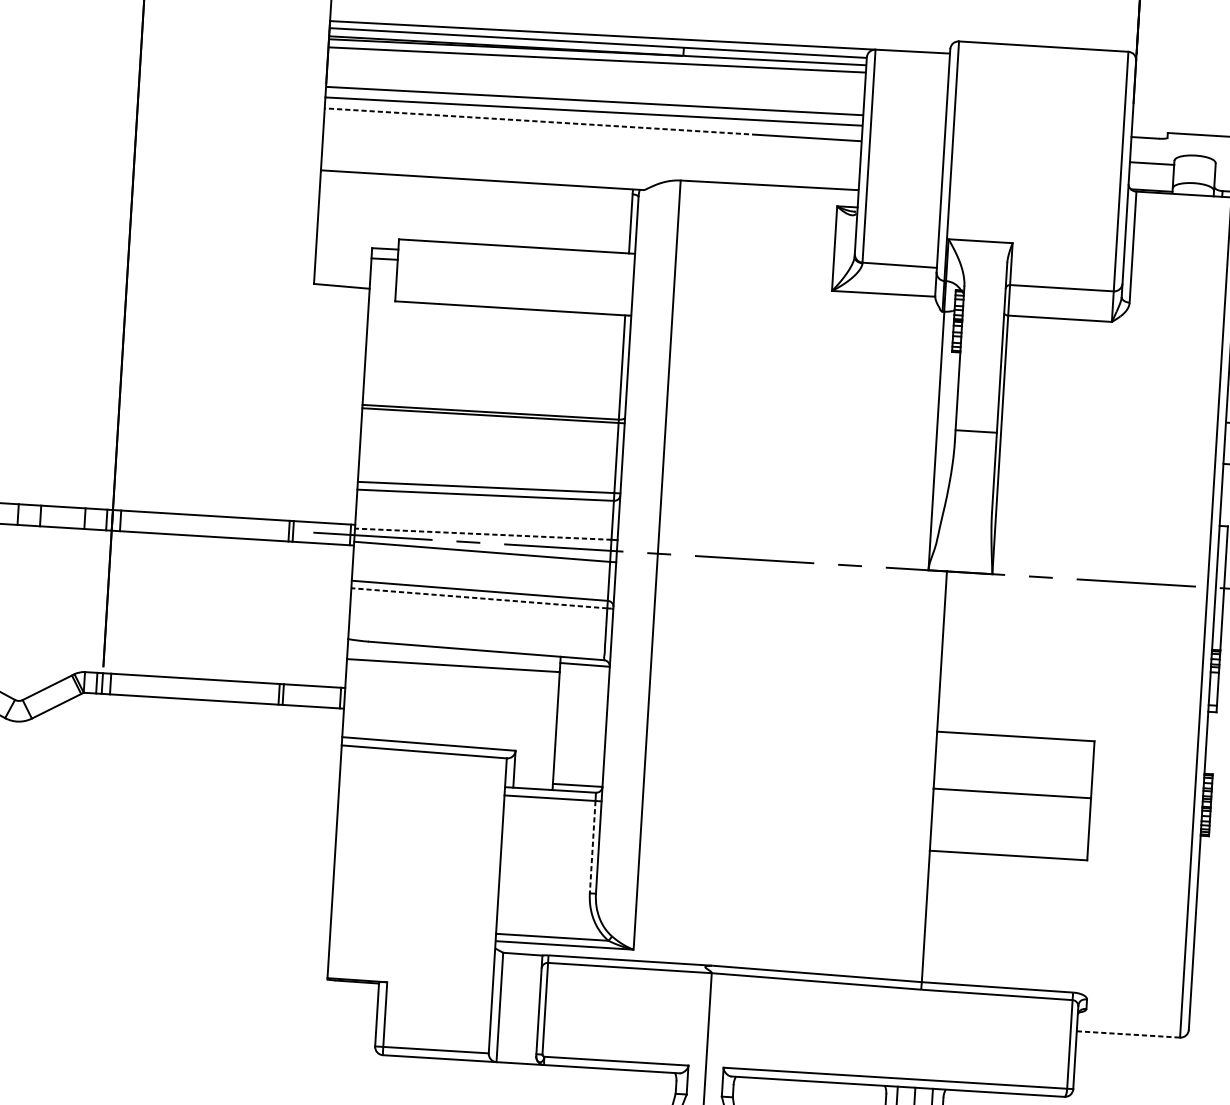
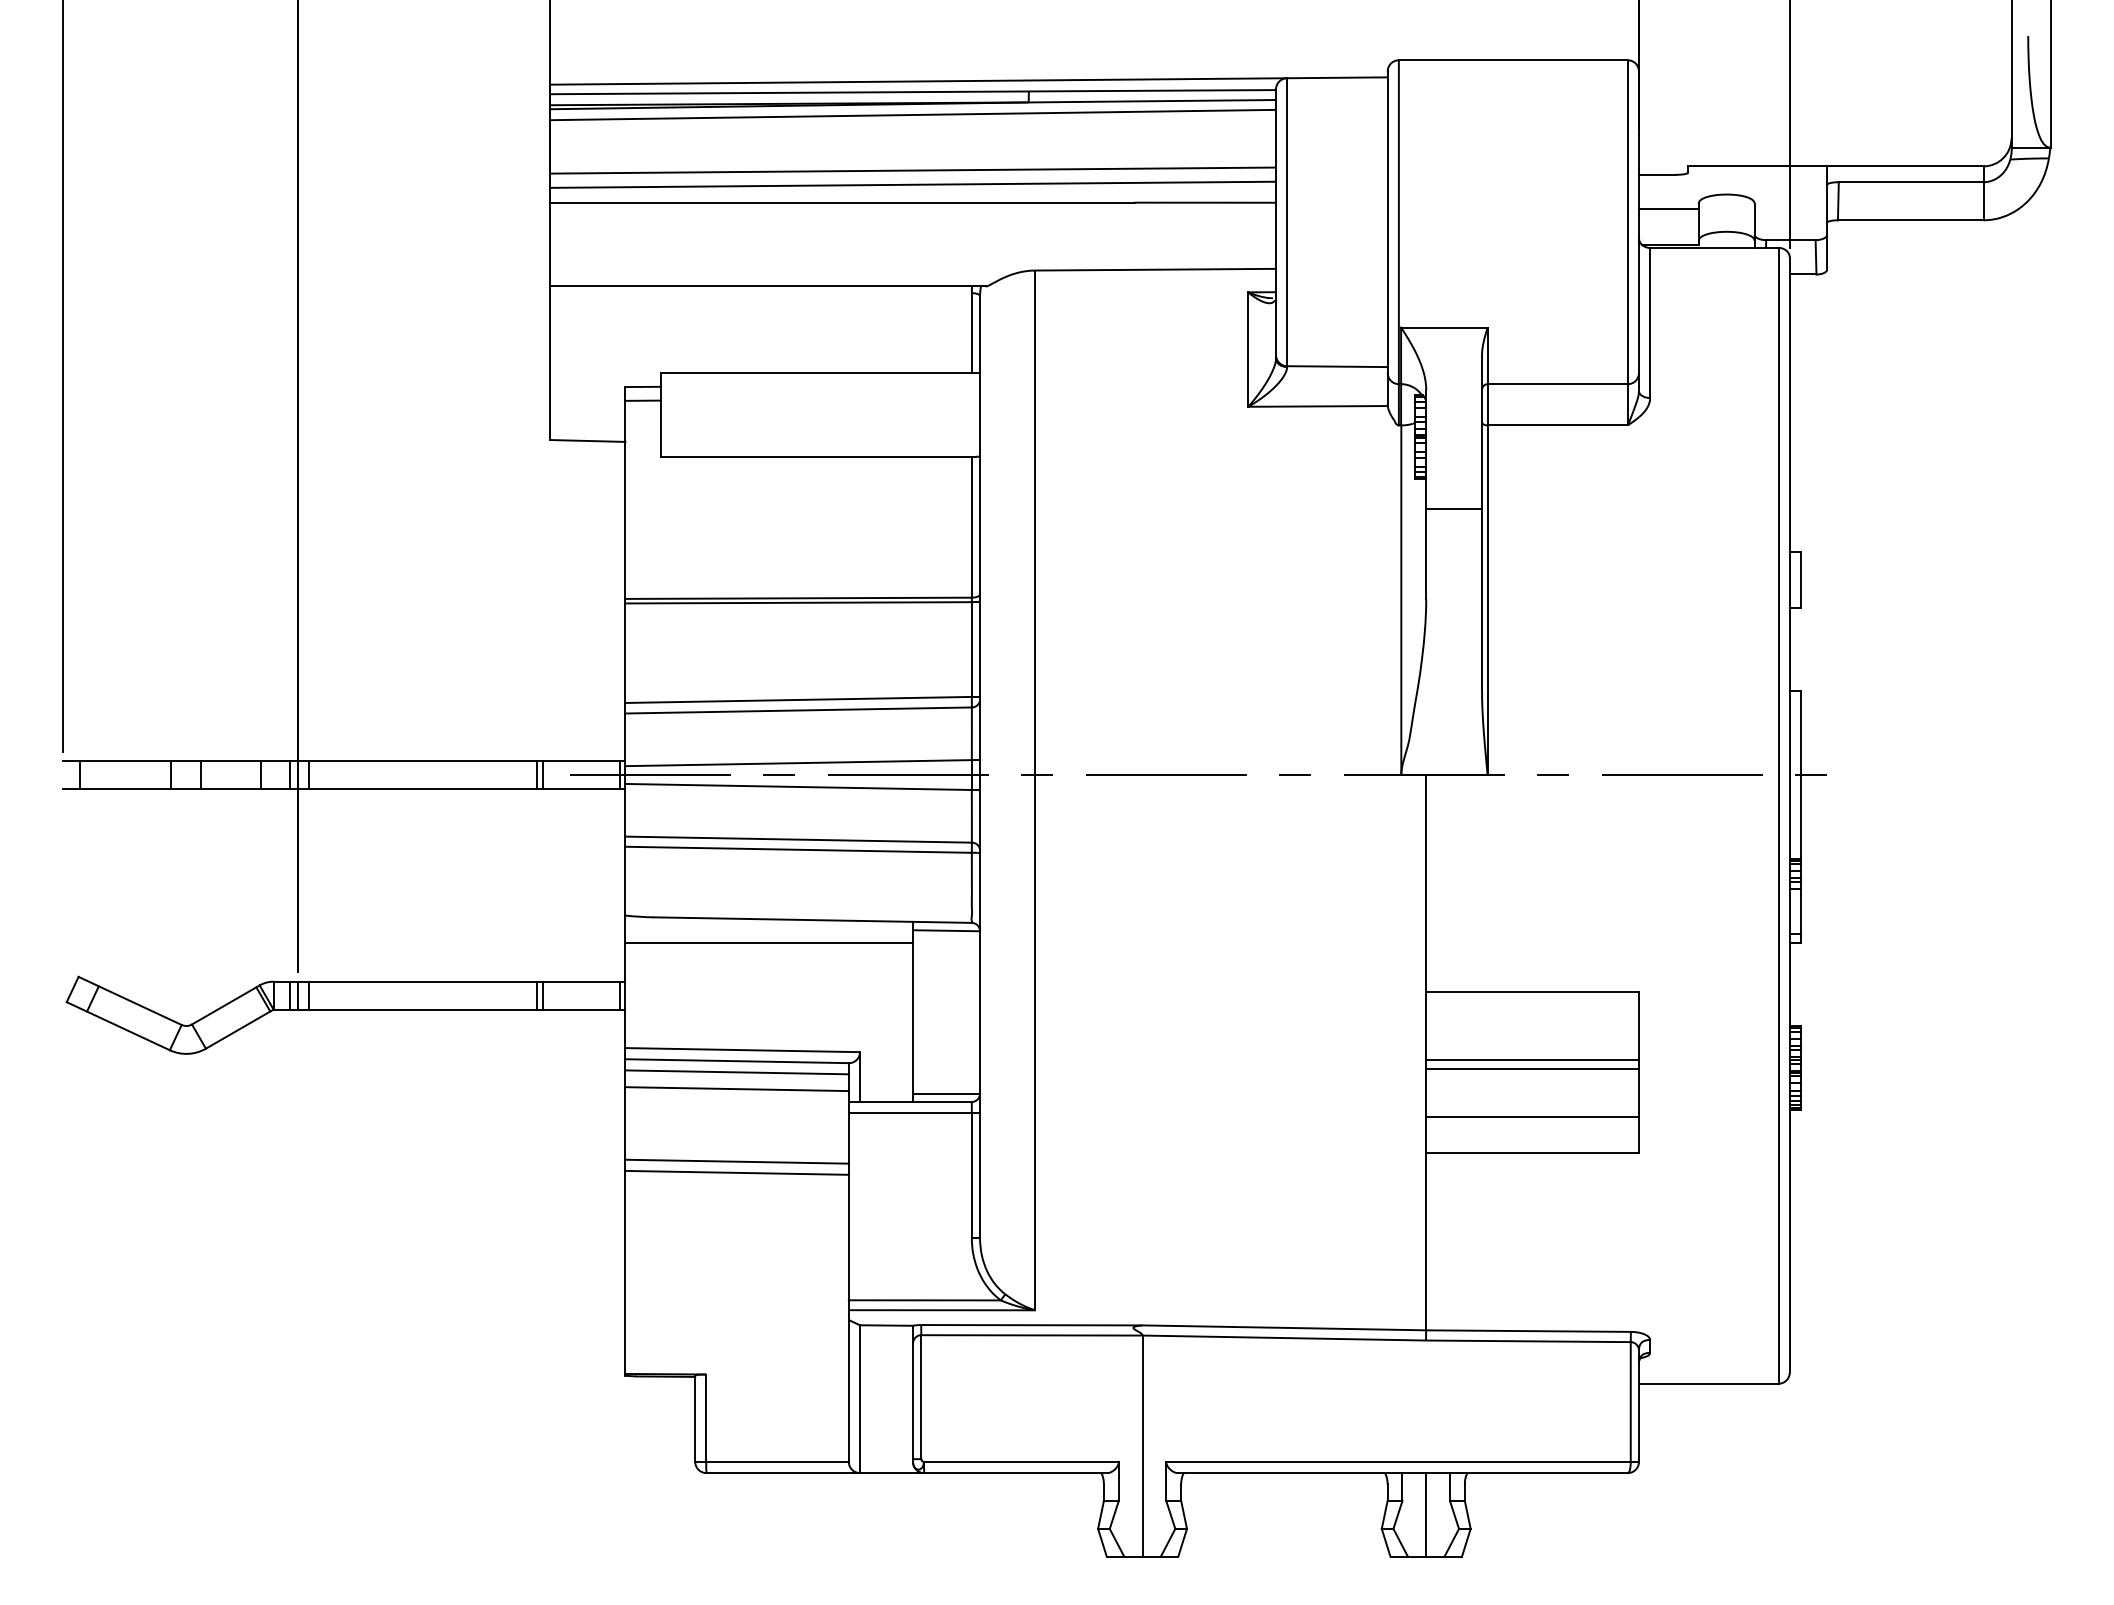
line: (540, 121) -> (841, 202), dashed -> solid
line: (976, 431) -> (1454, 509), moved
line: (483, 534) -> (798, 763), dashed -> solid
line: (479, 598) -> (798, 849), dashed -> solid
line: (423, 760) -> (736, 1072), added
line: (422, 772) -> (736, 1089), added
line: (1012, 787) -> (1532, 1060), added
line: (419, 826) -> (736, 1161), added
line: (1010, 828) -> (1532, 1116), added
line: (418, 834) -> (736, 1172), added
line: (592, 847) -> (971, 1176), dashed -> solid
line: (1128, 1034) -> (1708, 1383), dashed -> solid

